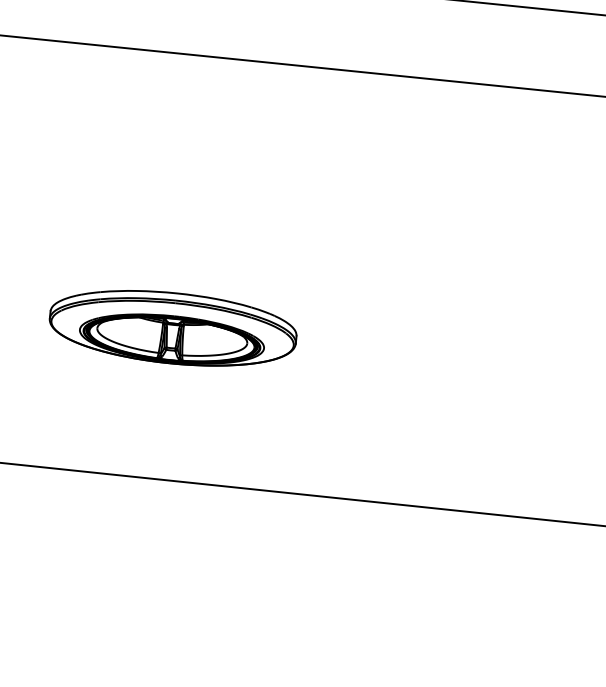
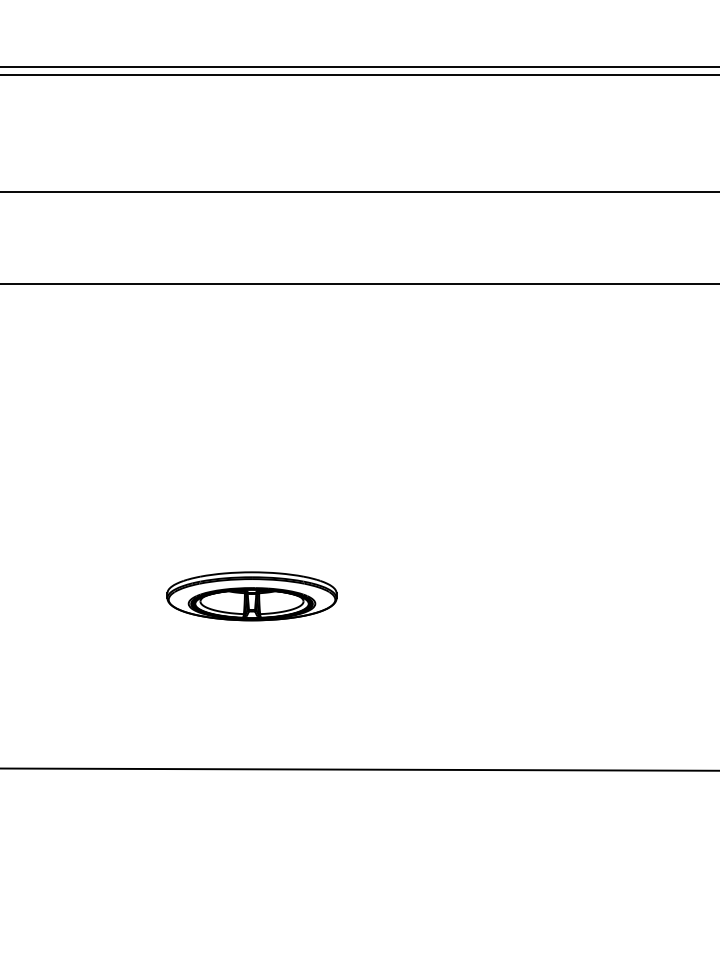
part: (172, 328) -> (251, 596), size x0.6

